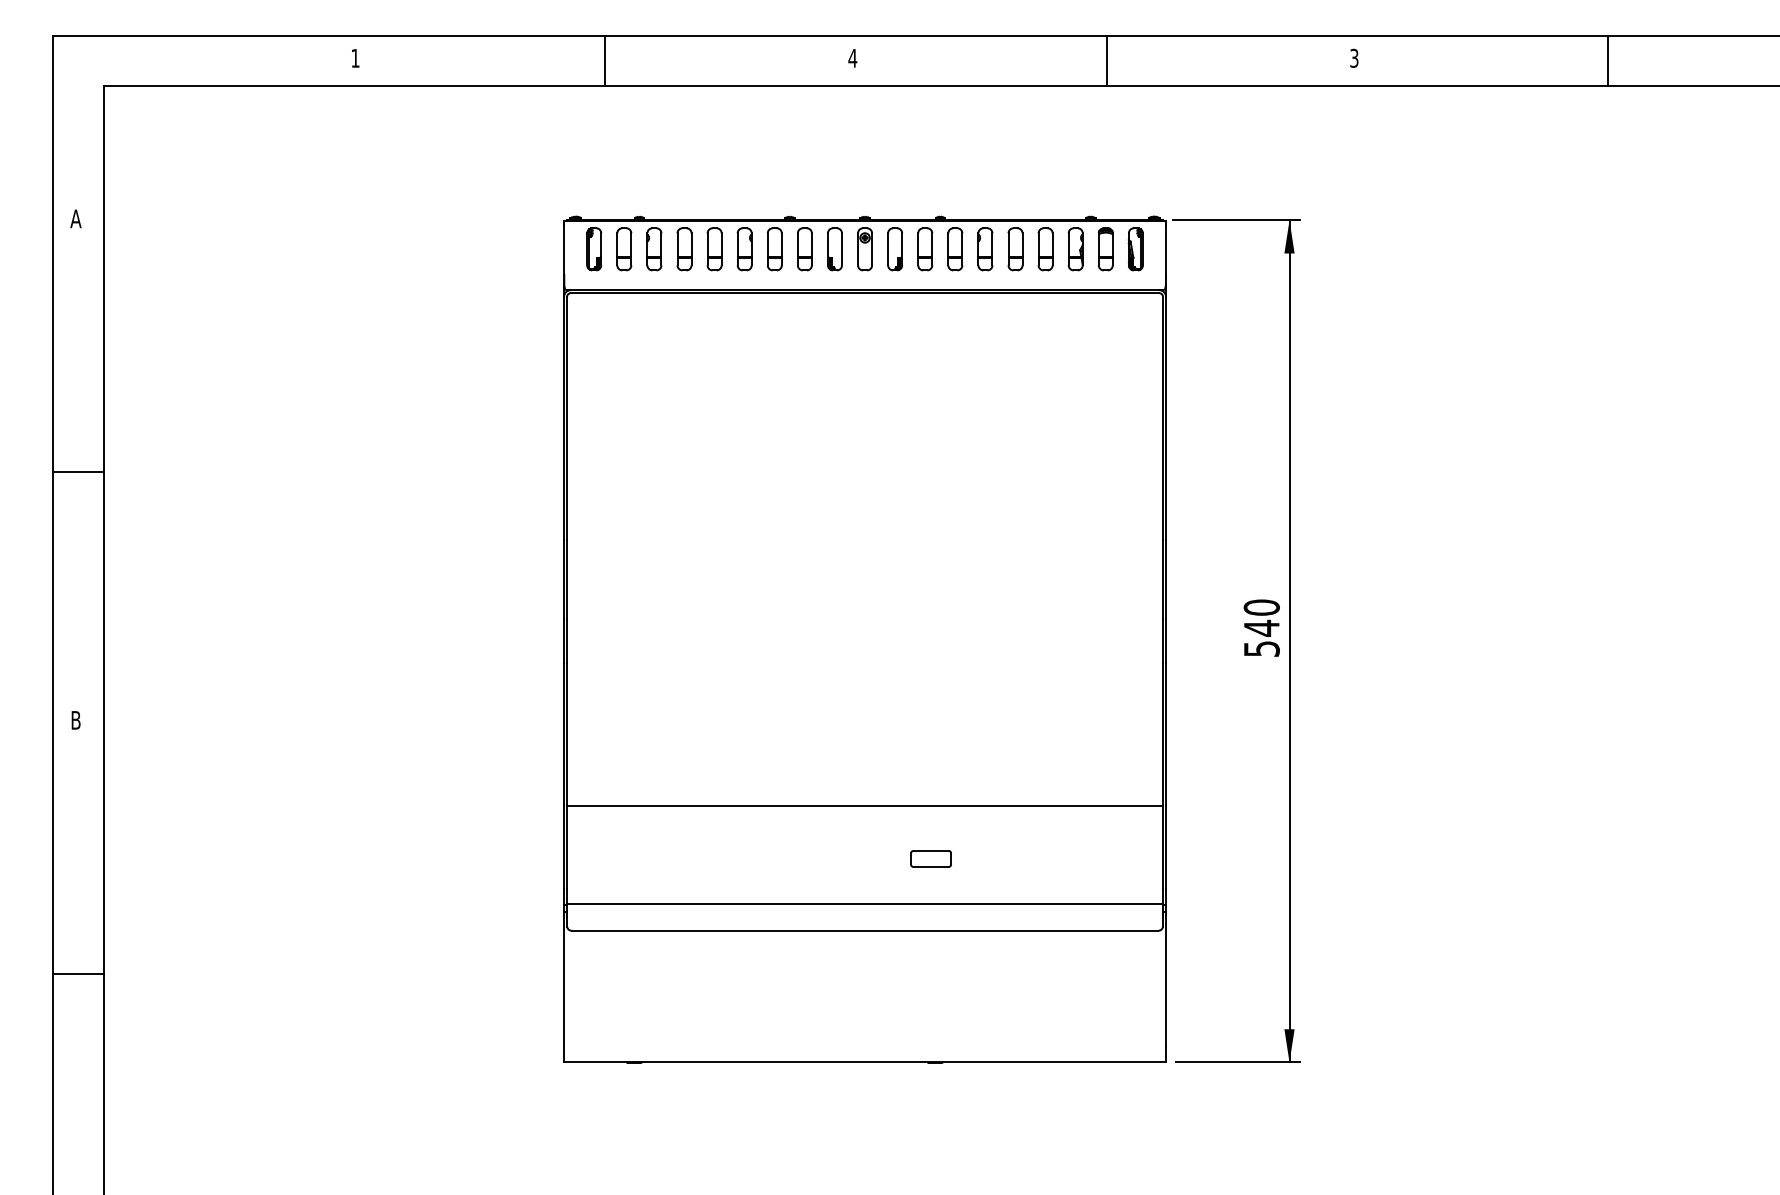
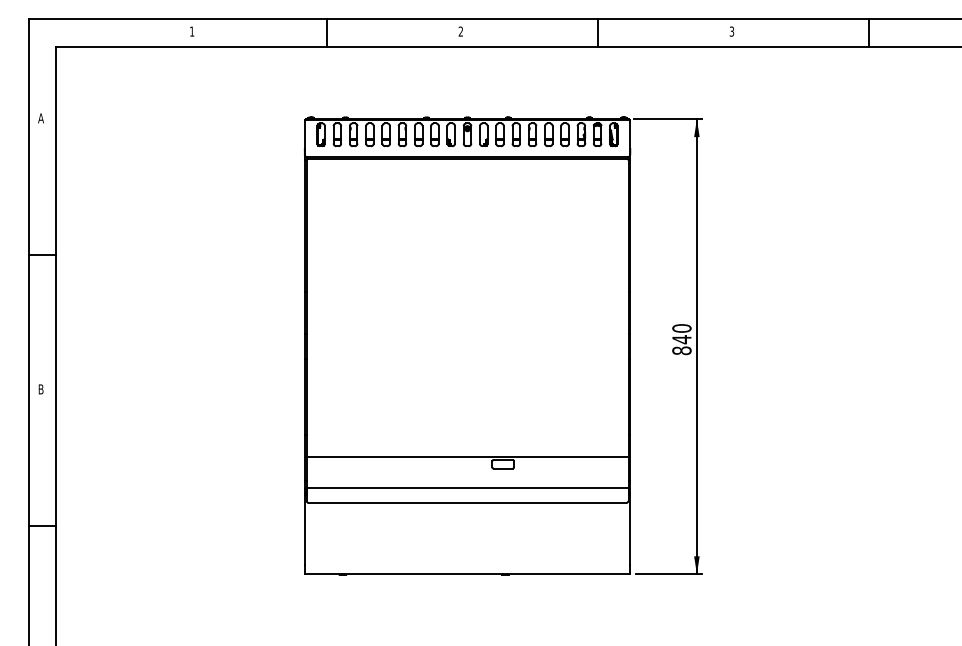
text: (852, 58) -> (460, 31), 4 -> 2
text: (1261, 648) -> (681, 350), 540 -> 840
line: (865, 805) -> (467, 456), moved

